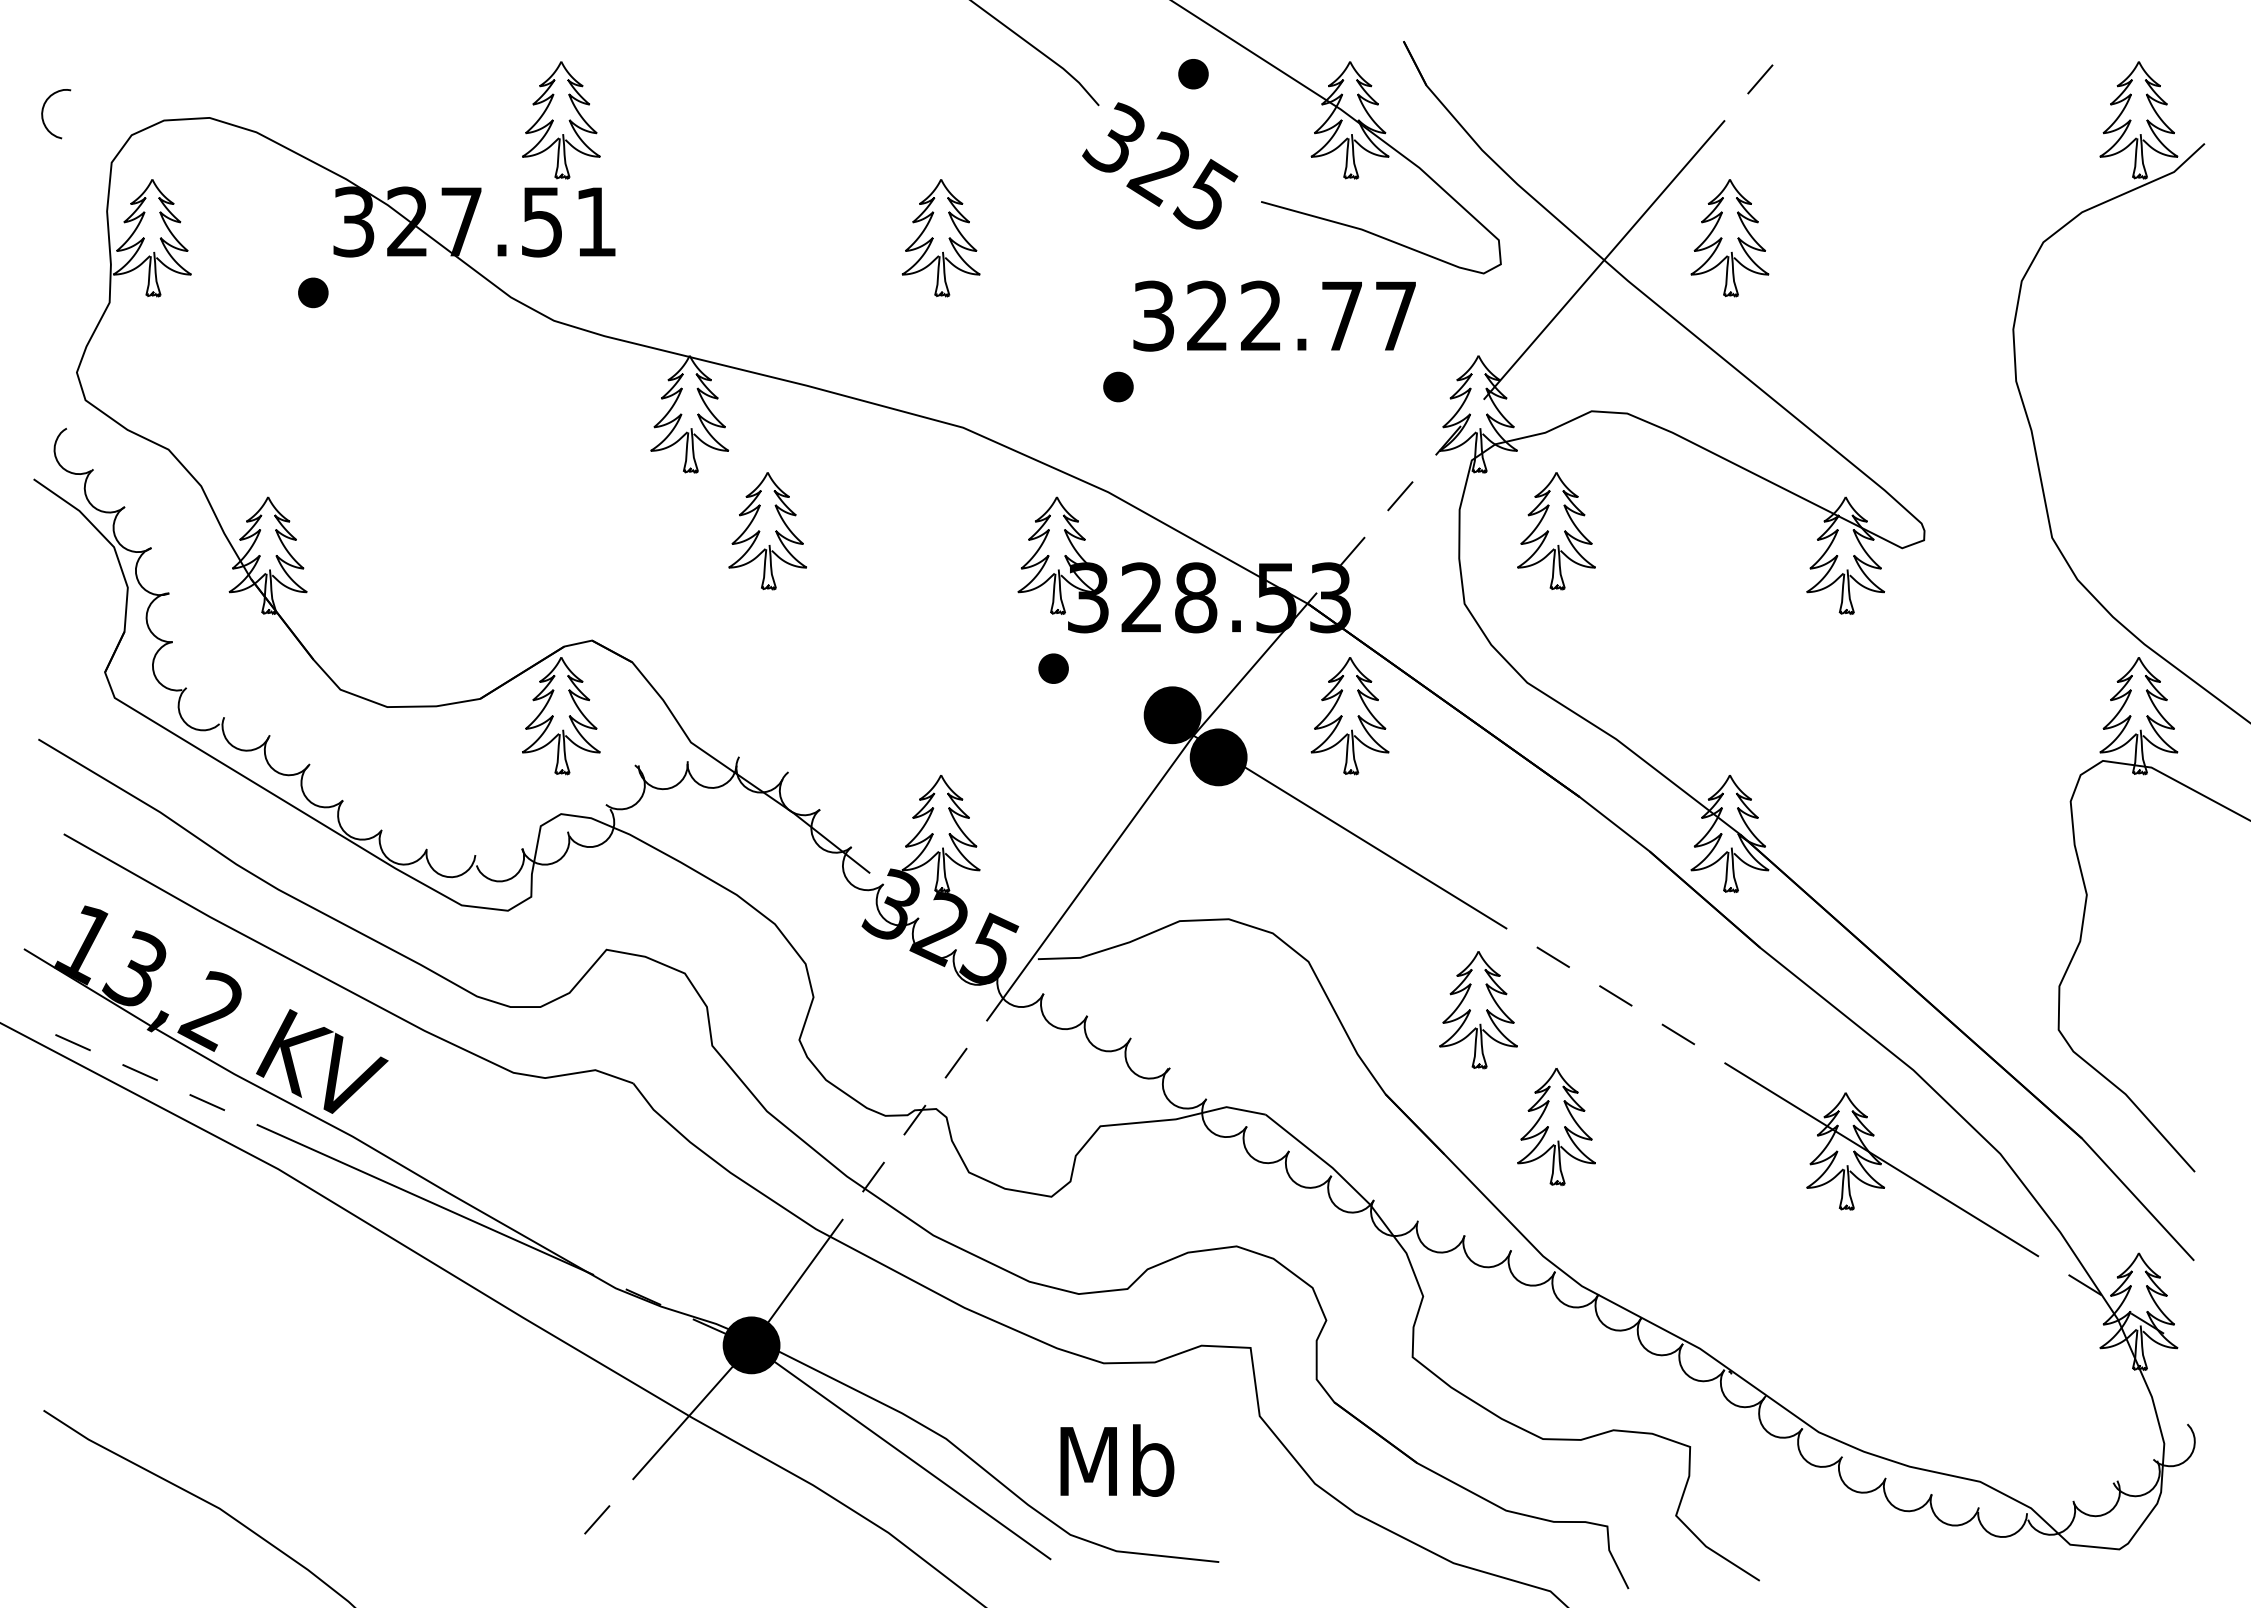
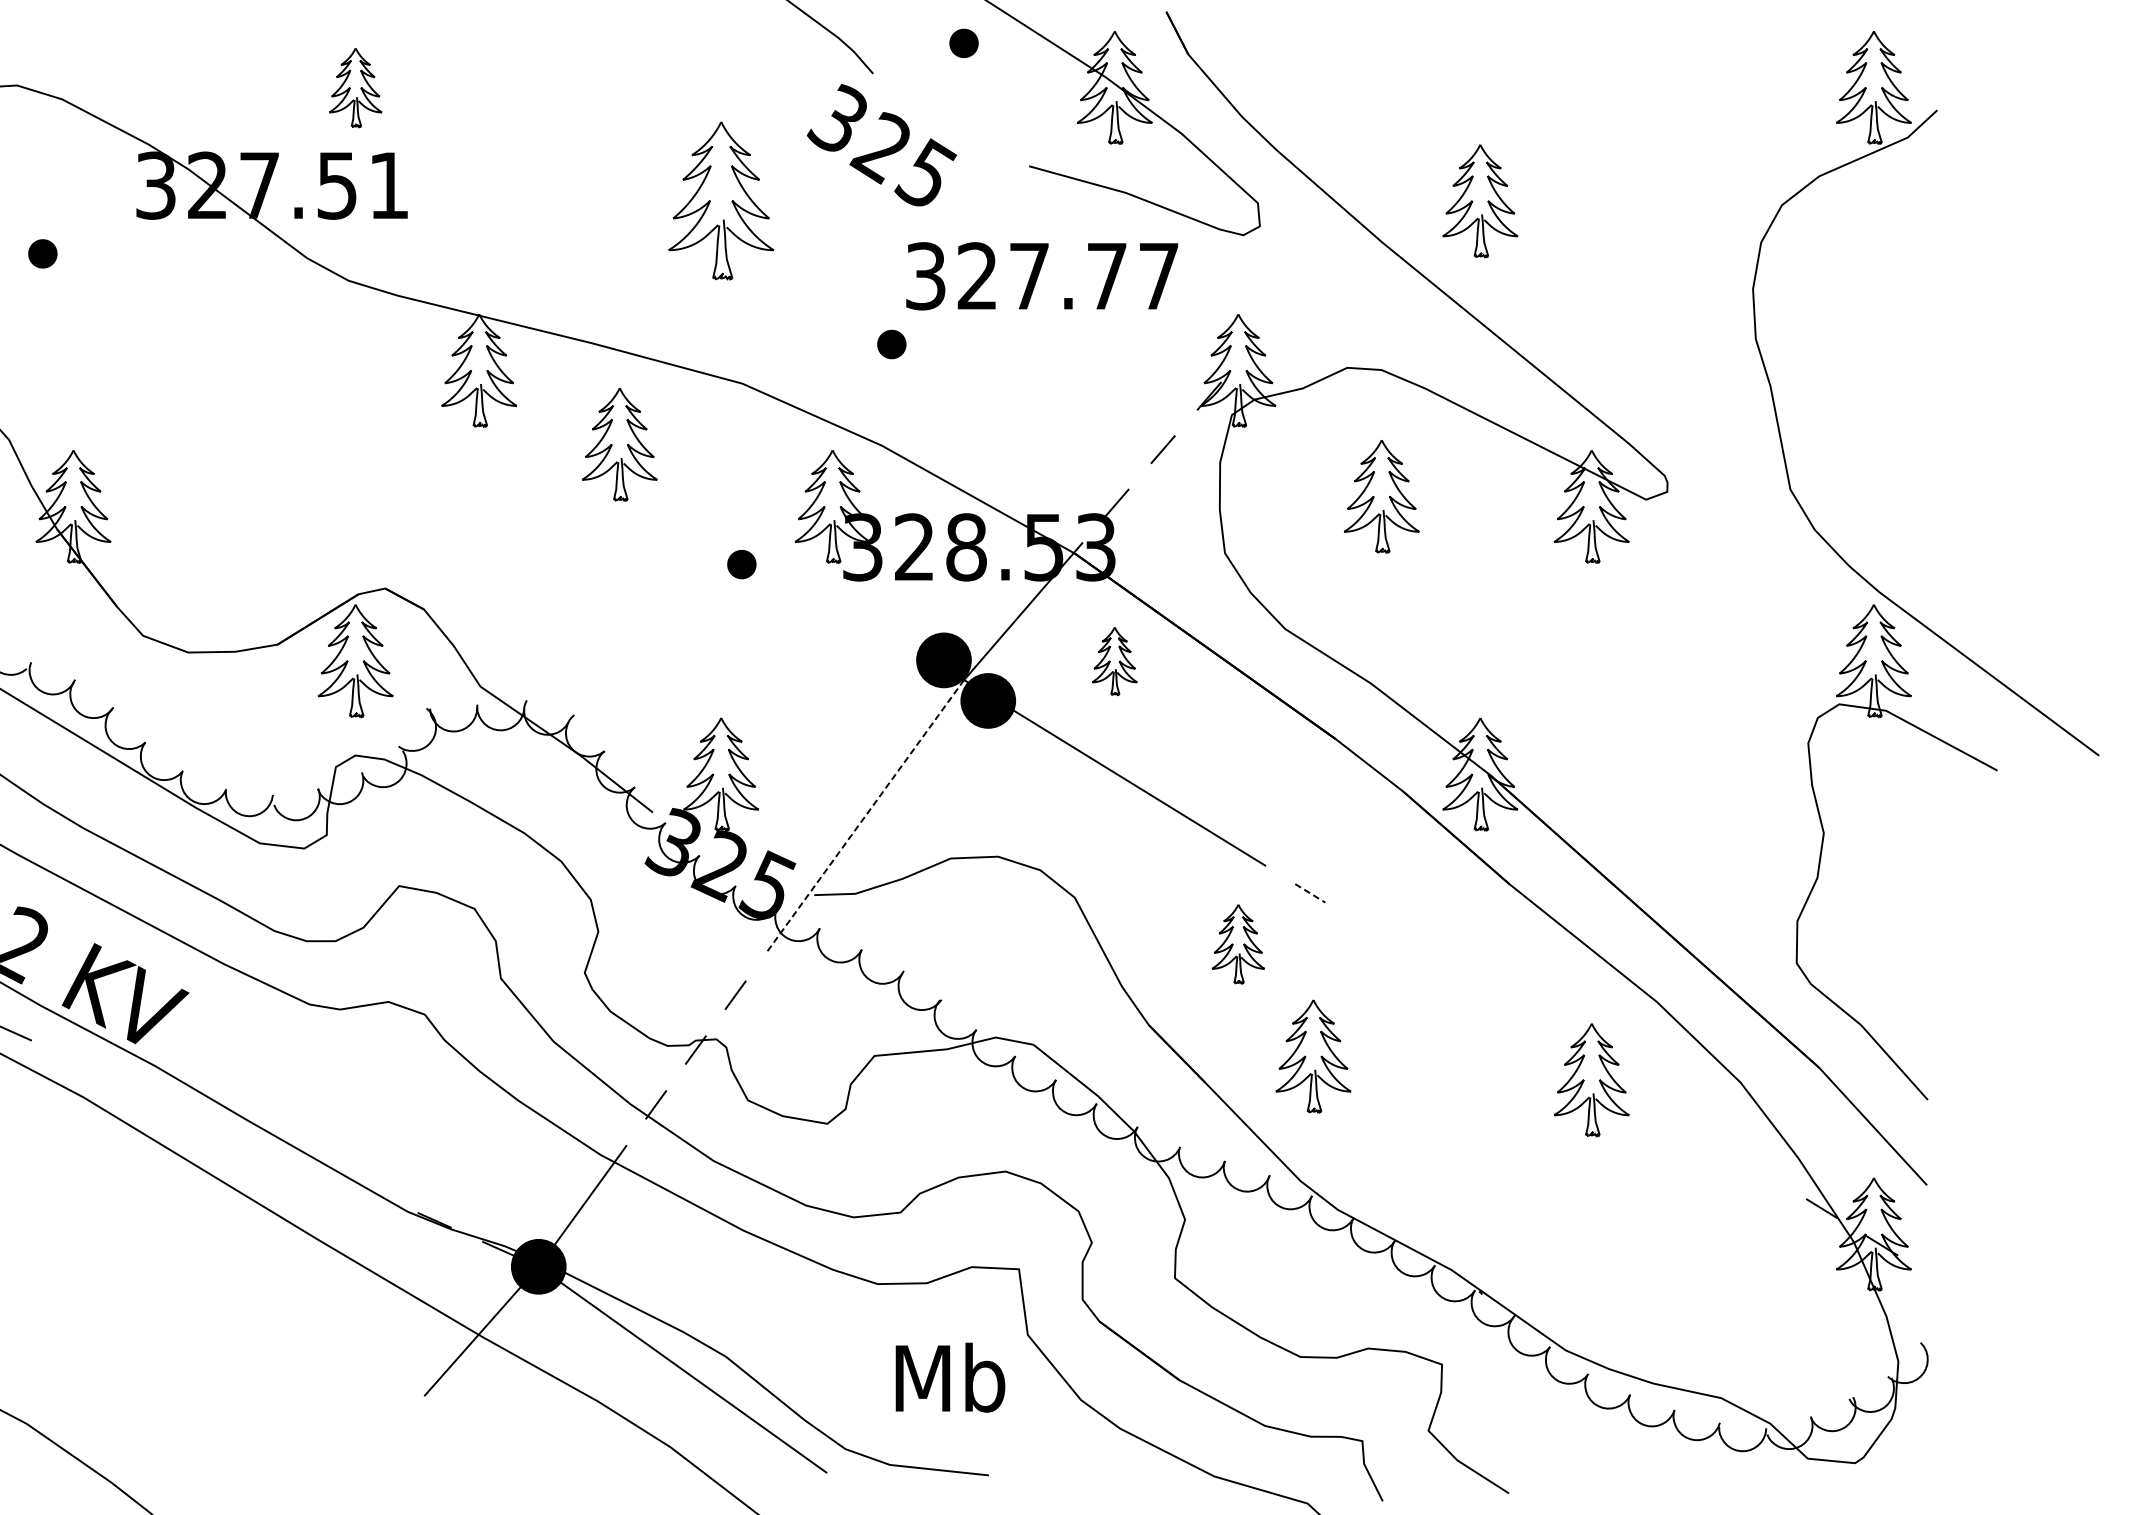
line: (1760, 79) -> (1509, 48), removed
part: (561, 120) -> (355, 87), size x0.7
text: (1160, 165) -> (882, 144), moved
part: (940, 238) -> (720, 201), size x1.4
line: (1604, 259) -> (1359, 221), removed
part: (313, 292) -> (43, 253), moved
text: (1261, 315) -> (1029, 275), 322.77 -> 327.77
part: (767, 531) -> (619, 445), moved
part: (1556, 531) -> (1381, 497), moved
part: (1053, 668) -> (741, 564), moved
part: (1349, 716) -> (1114, 661), size x0.6
line: (1090, 878) -> (864, 817), solid -> dashed
line: (1553, 957) -> (1310, 893), solid -> dashed
line: (1615, 995) -> (1370, 930), removed
part: (1478, 1010) -> (1238, 944), size x0.7
line: (1677, 1034) -> (1429, 967), removed
line: (1881, 1159) -> (1626, 1087), removed
line: (425, 1199) -> (224, 1126), removed
text: (1117, 1460) -> (950, 1377), moved
line: (597, 1519) -> (390, 1434), removed

